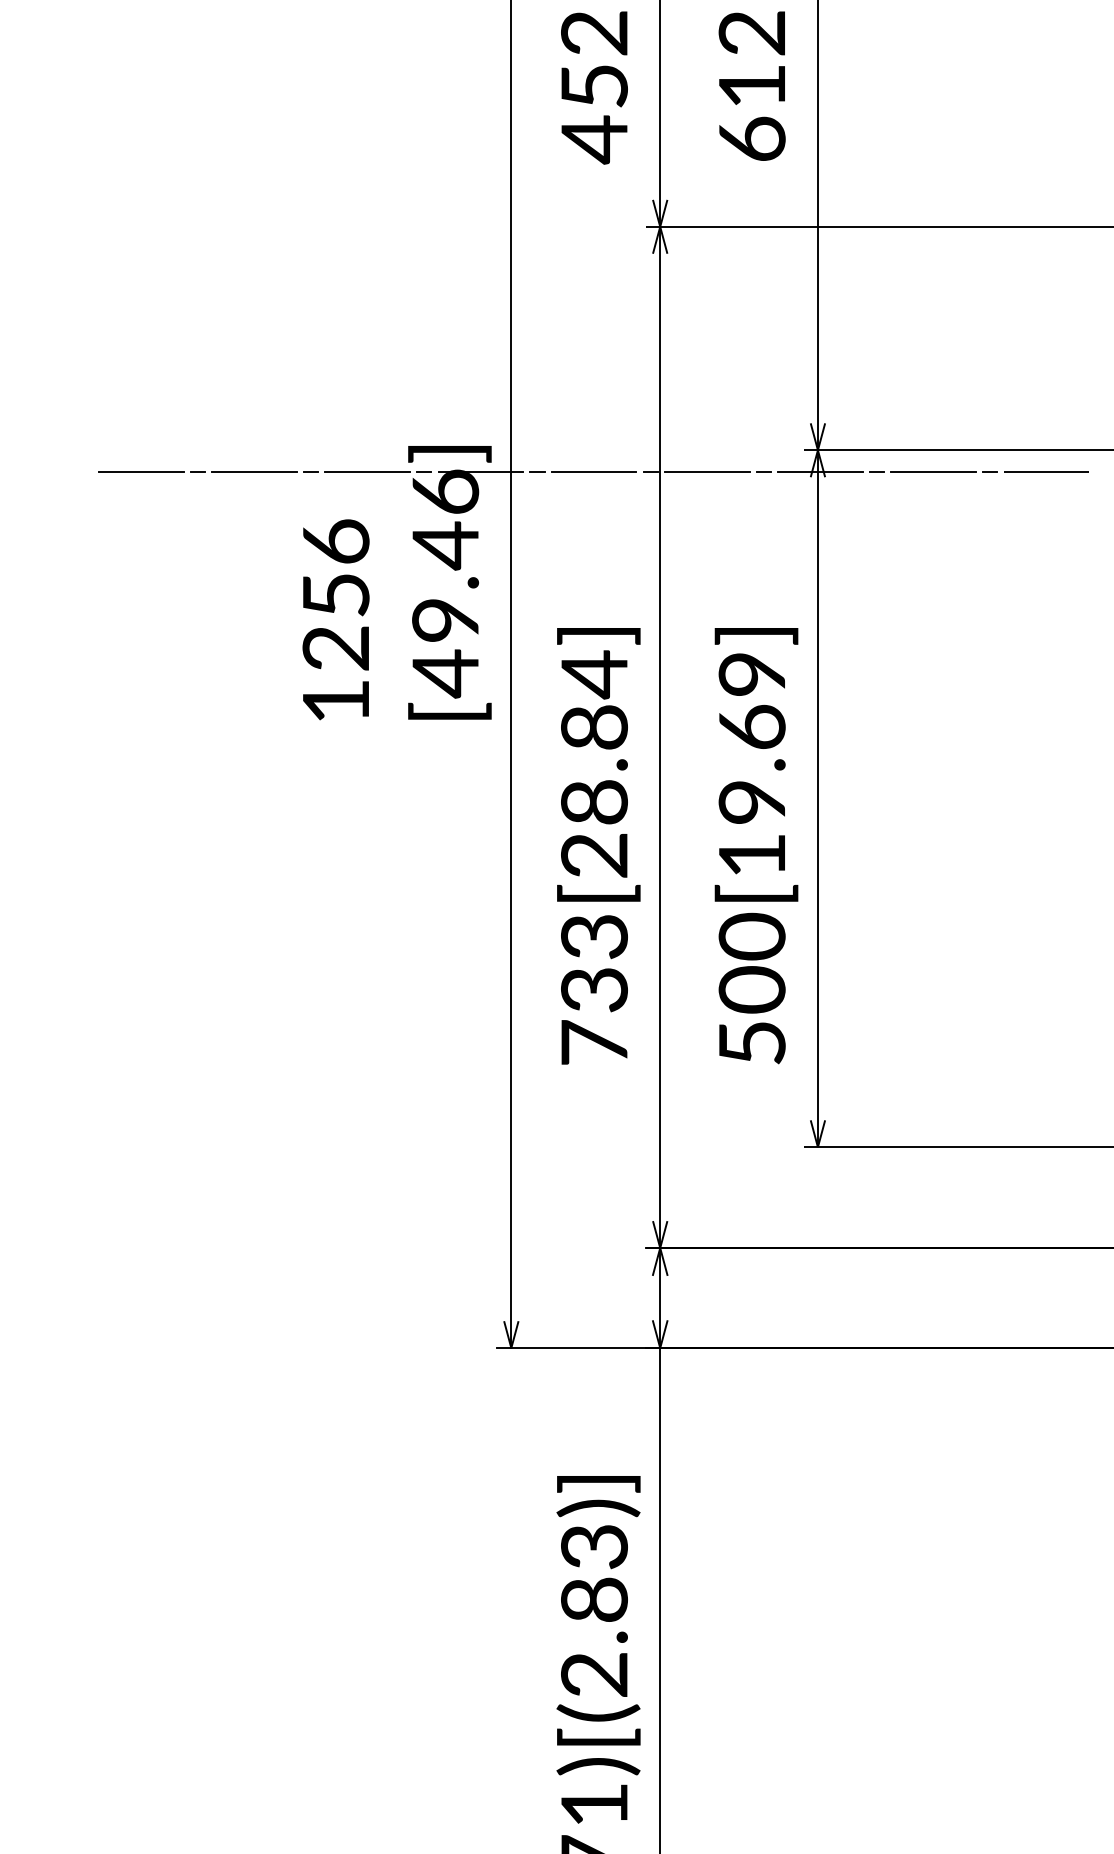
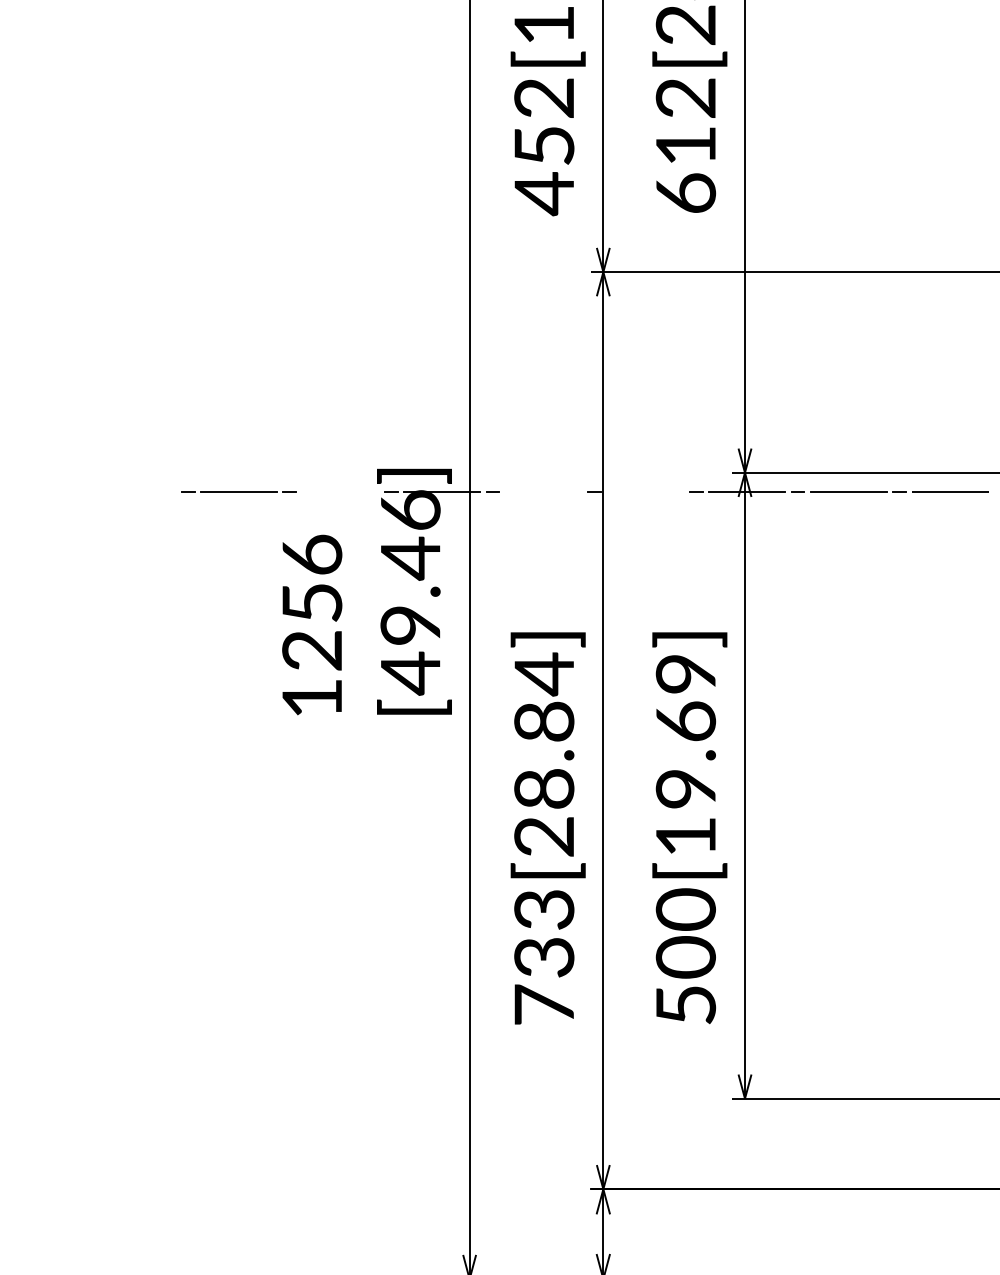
line: (141, 472) -> (137, 492), removed
line: (367, 472) -> (340, 492), removed
line: (593, 472) -> (543, 492), removed
line: (706, 472) -> (644, 492), removed

